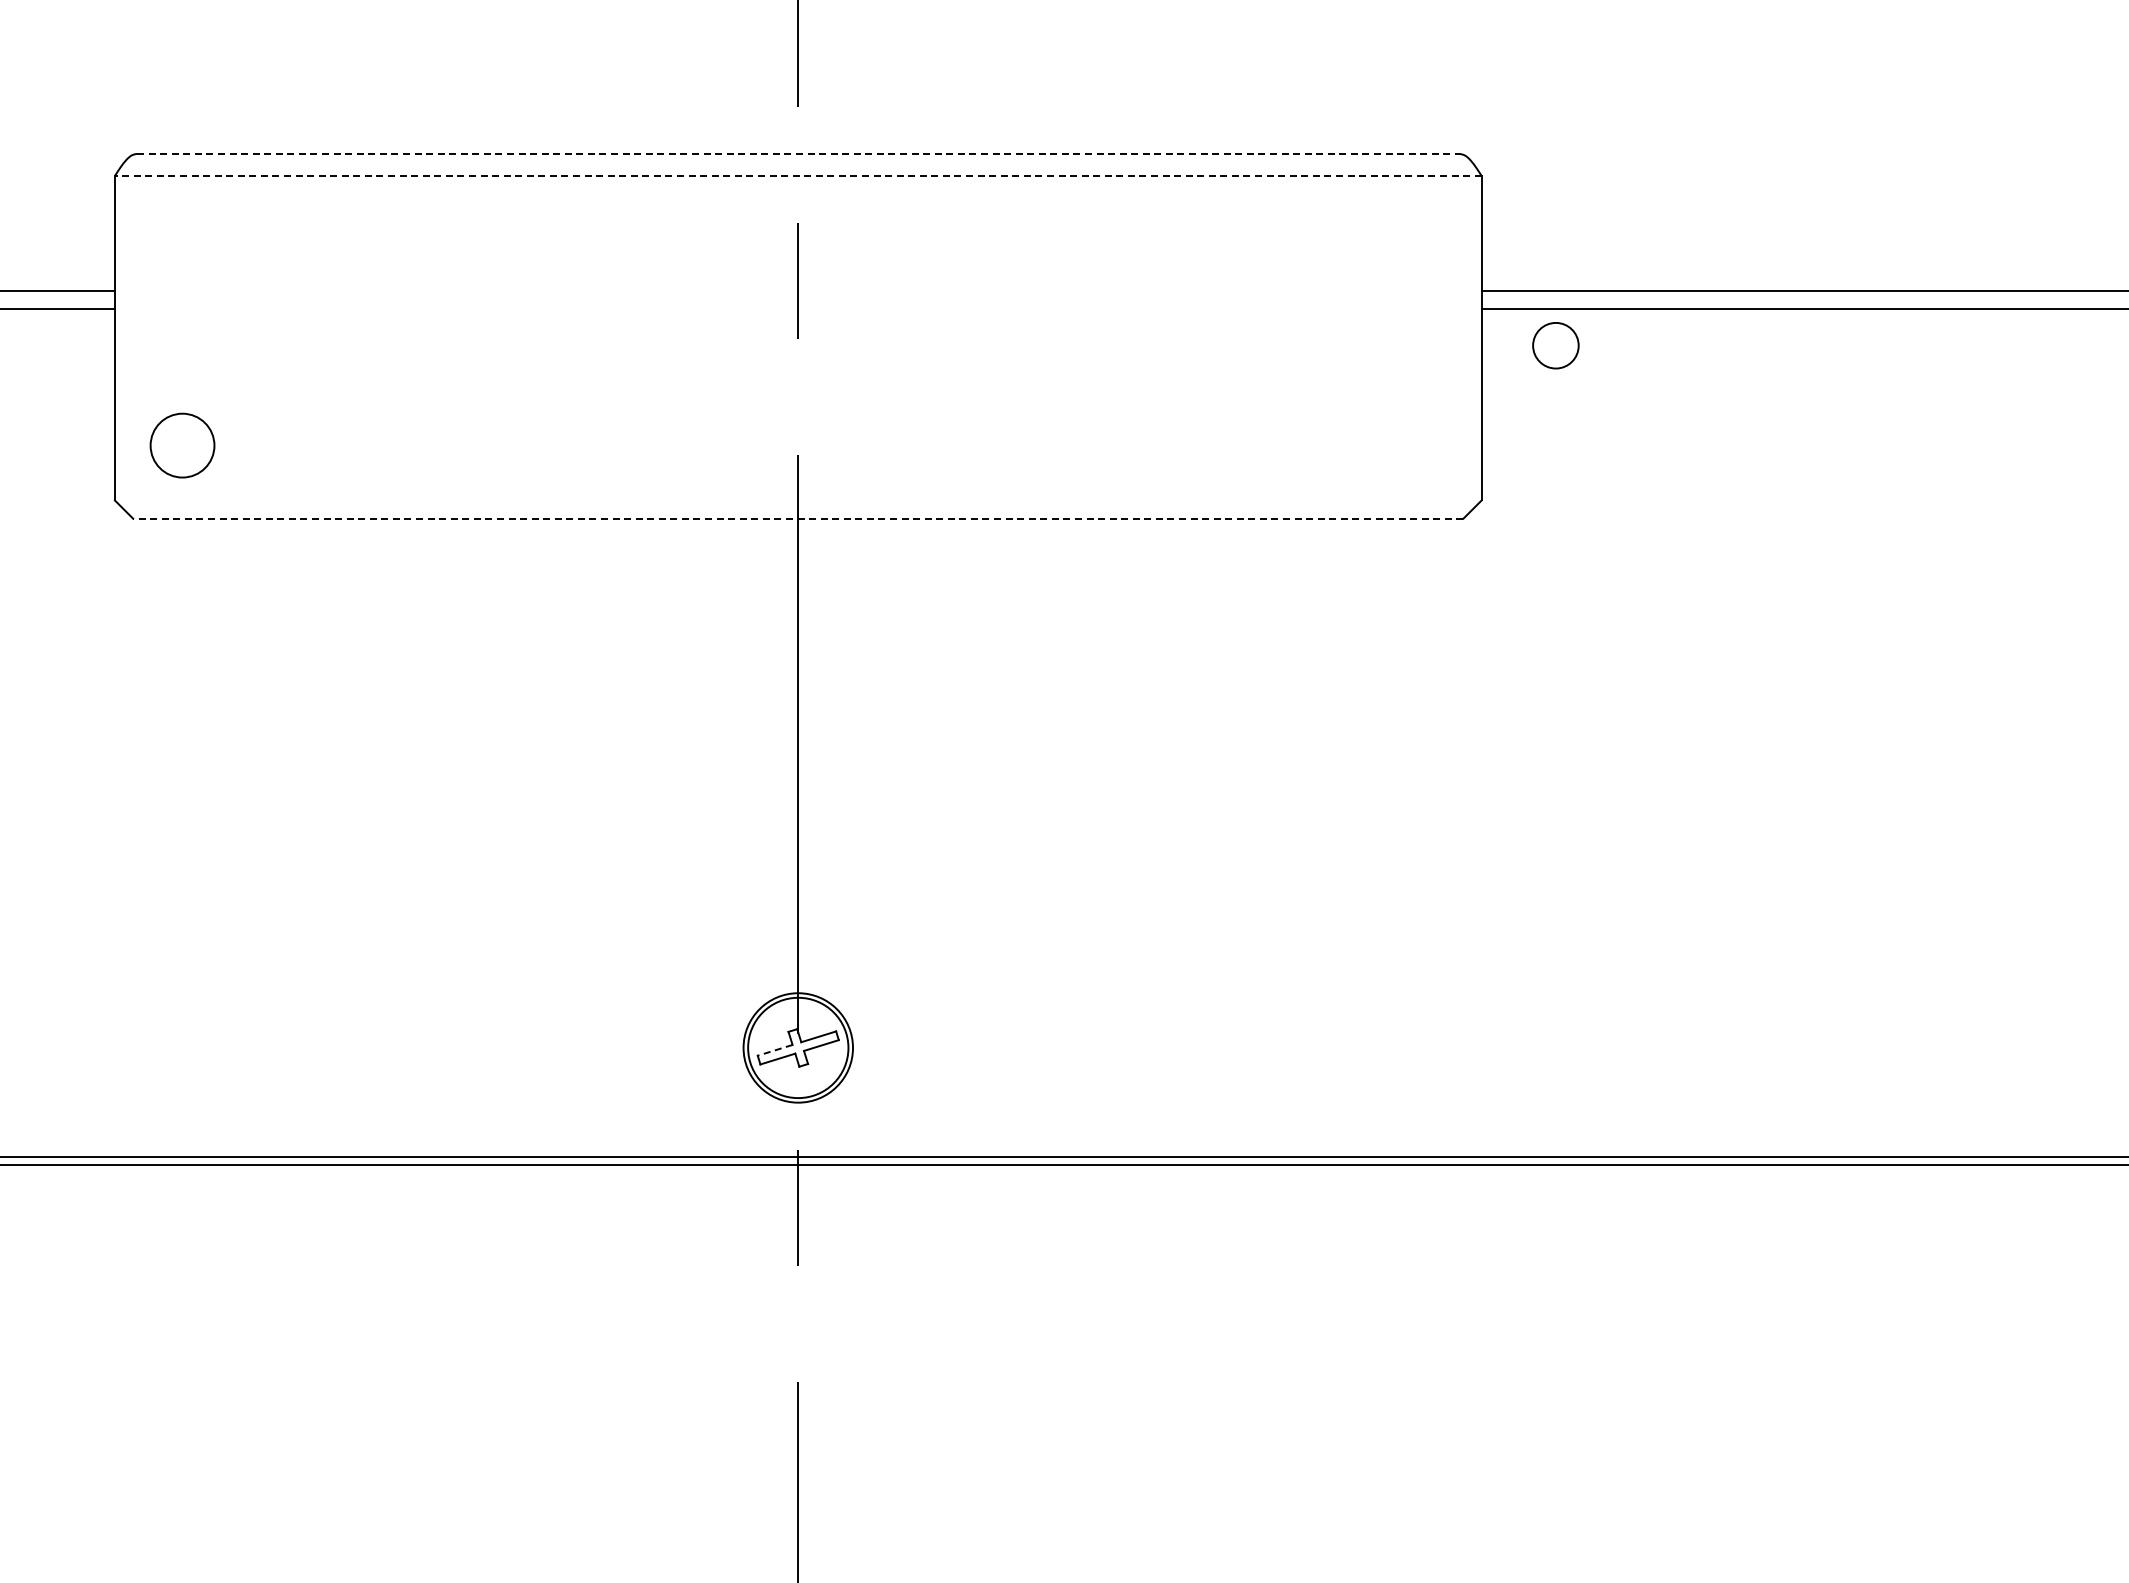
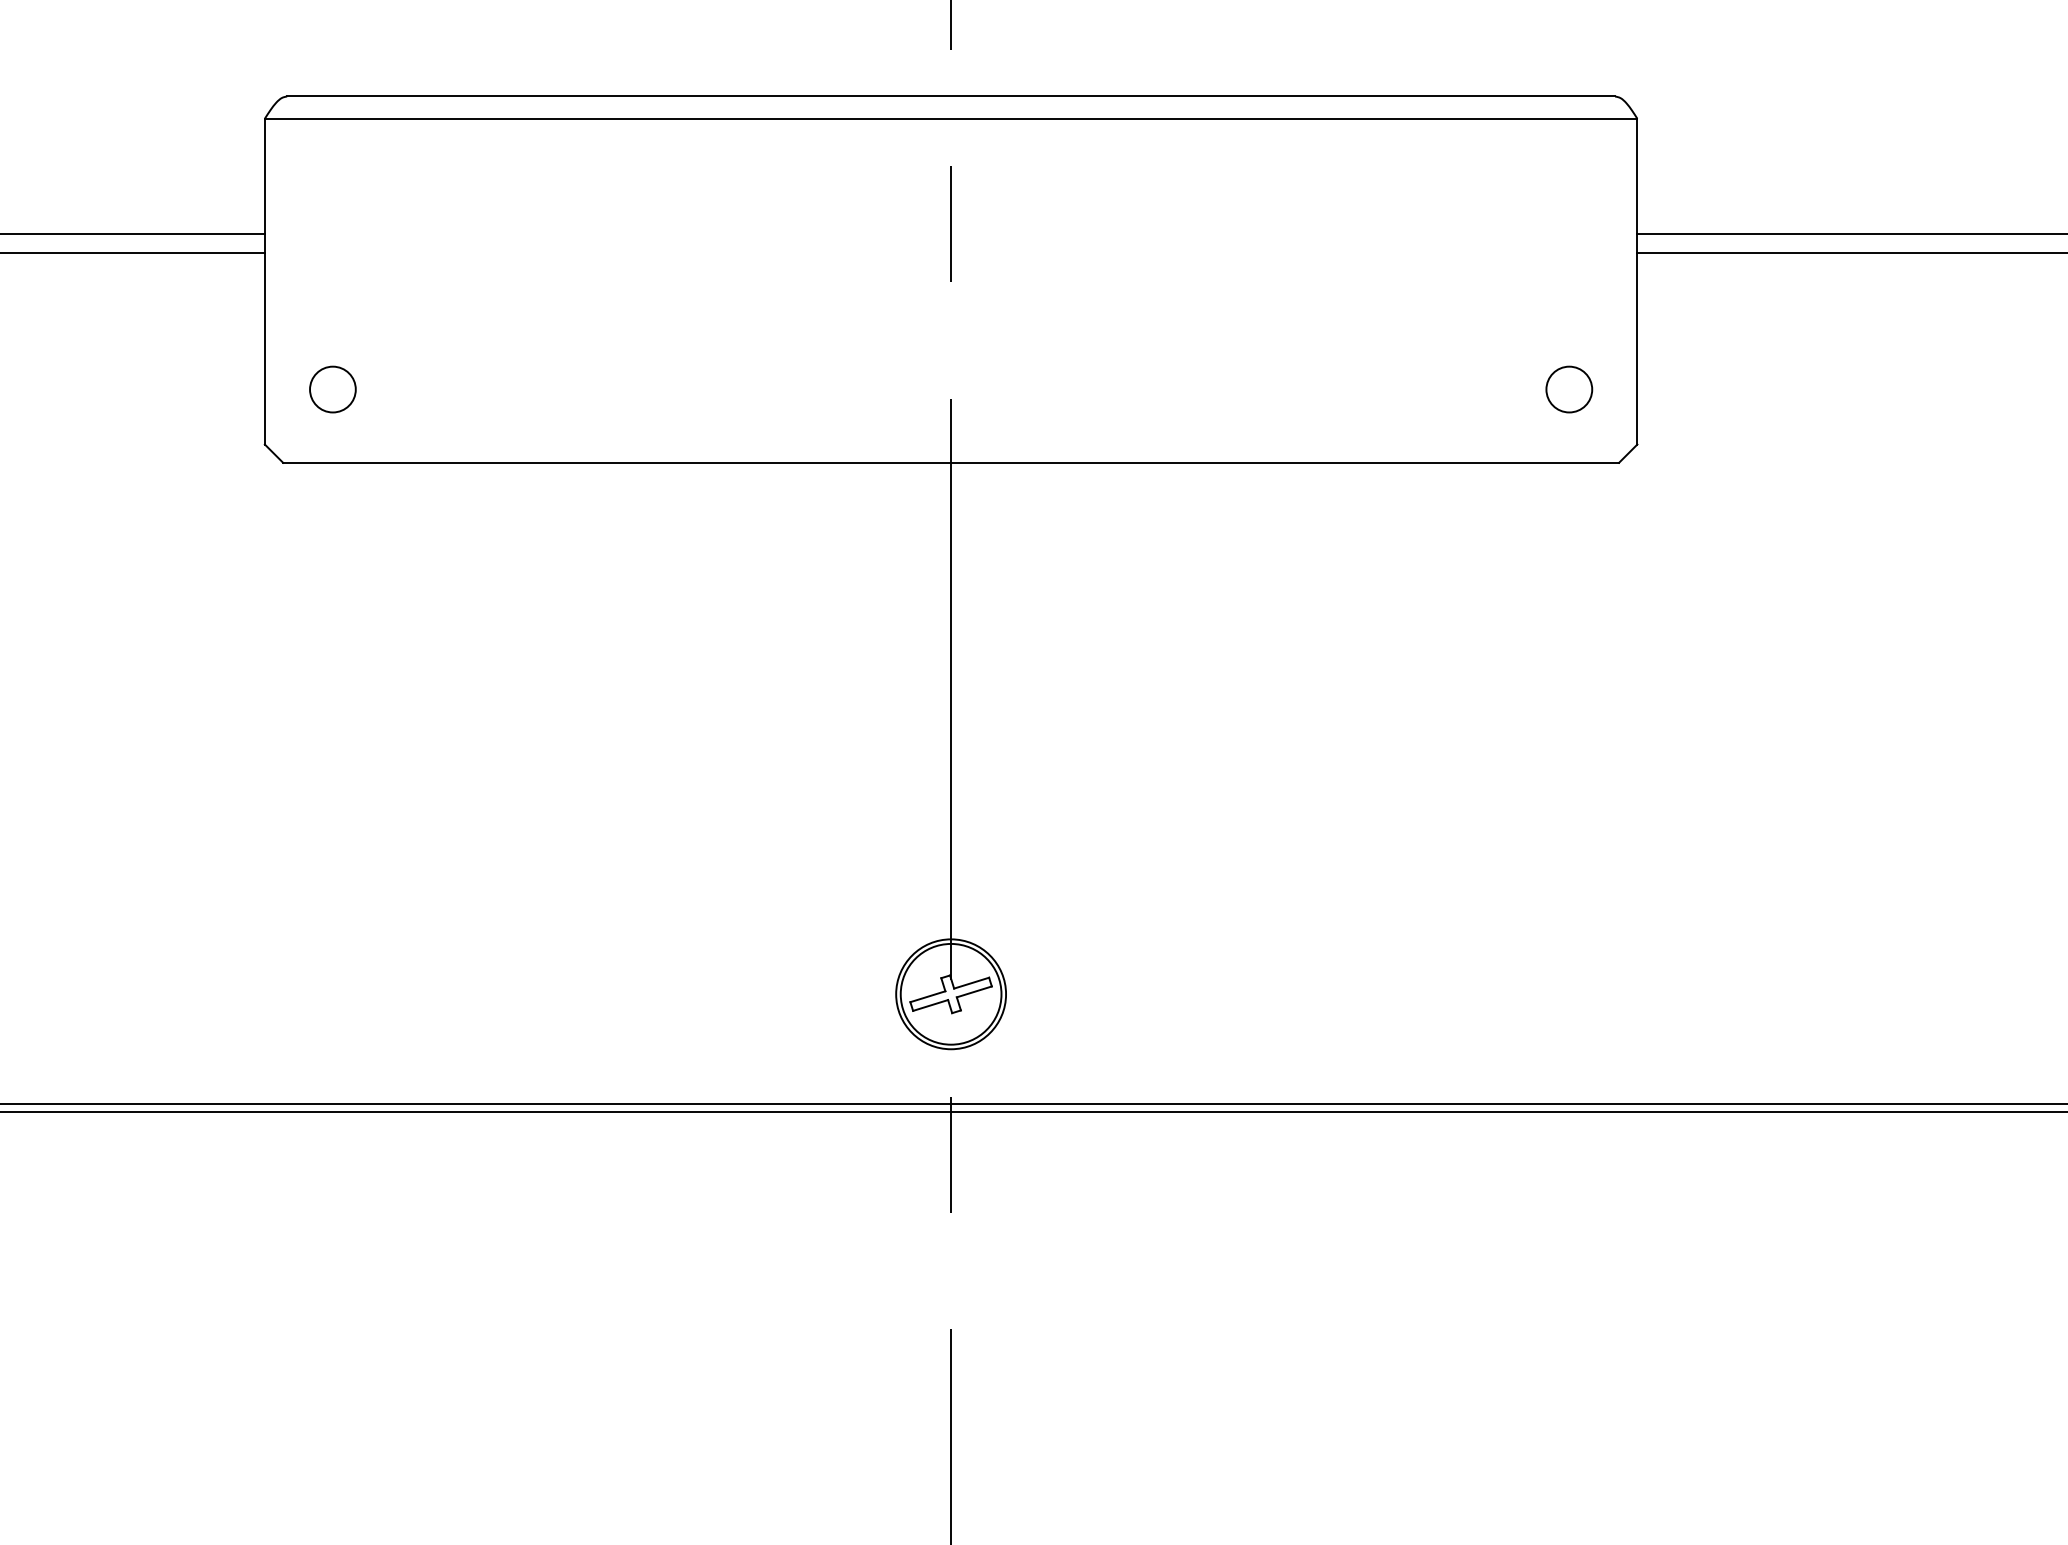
line: (798, 153) -> (951, 96), dashed -> solid
line: (797, 176) -> (950, 119), dashed -> solid
circle: (1555, 345) -> (1568, 389), moved
circle: (182, 445) -> (332, 389), size x0.71
line: (797, 518) -> (950, 462), dashed -> solid
line: (774, 1050) -> (927, 996), dashed -> solid

